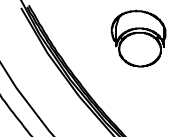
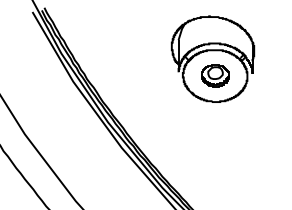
part: (139, 49) -> (214, 75), added

